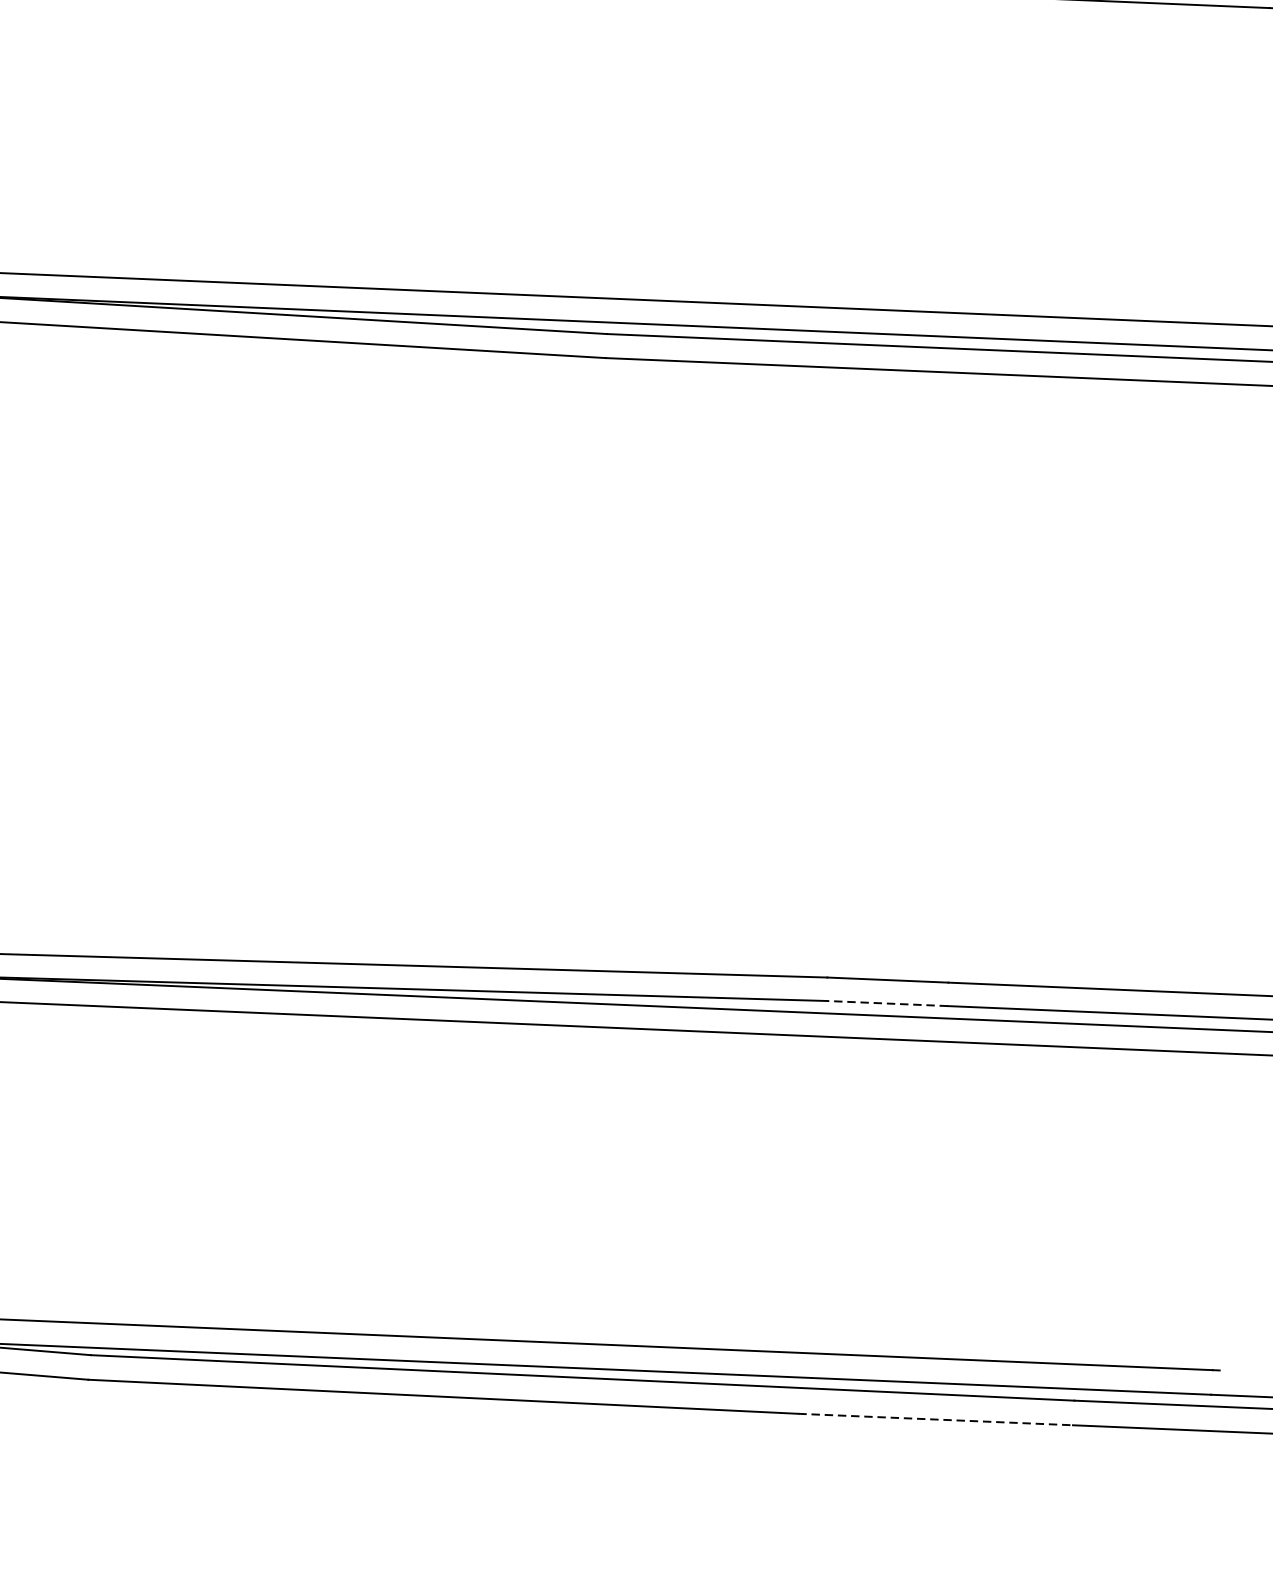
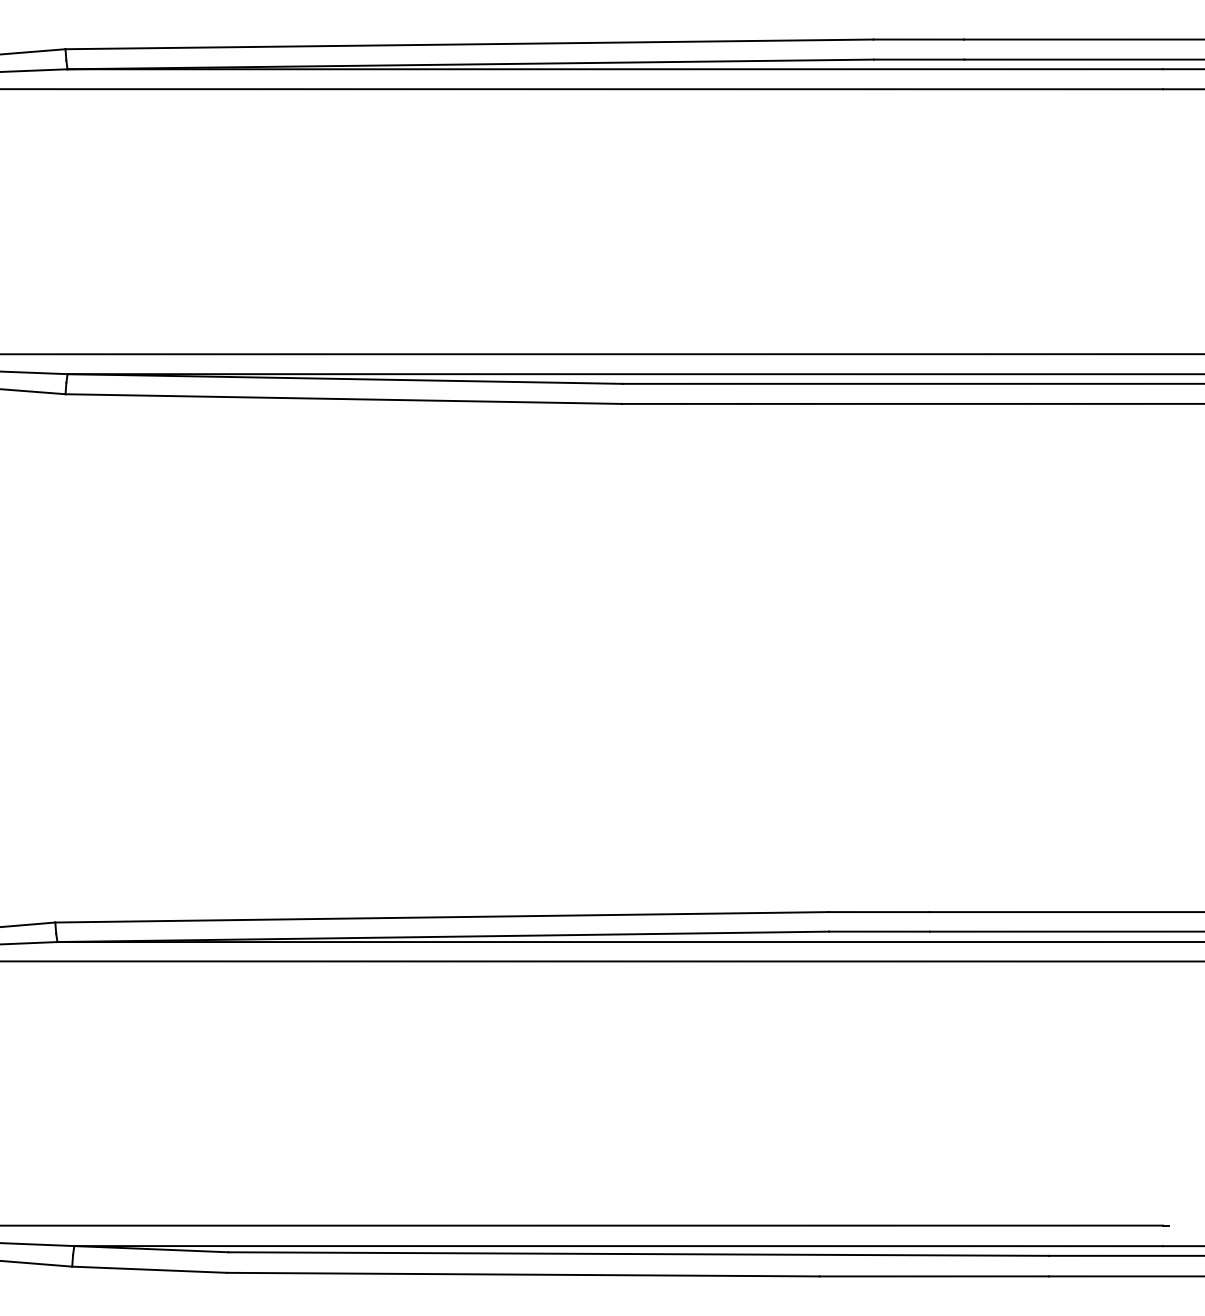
line: (887, 1003) -> (879, 931), dashed -> solid
line: (936, 1419) -> (934, 1276), dashed -> solid

